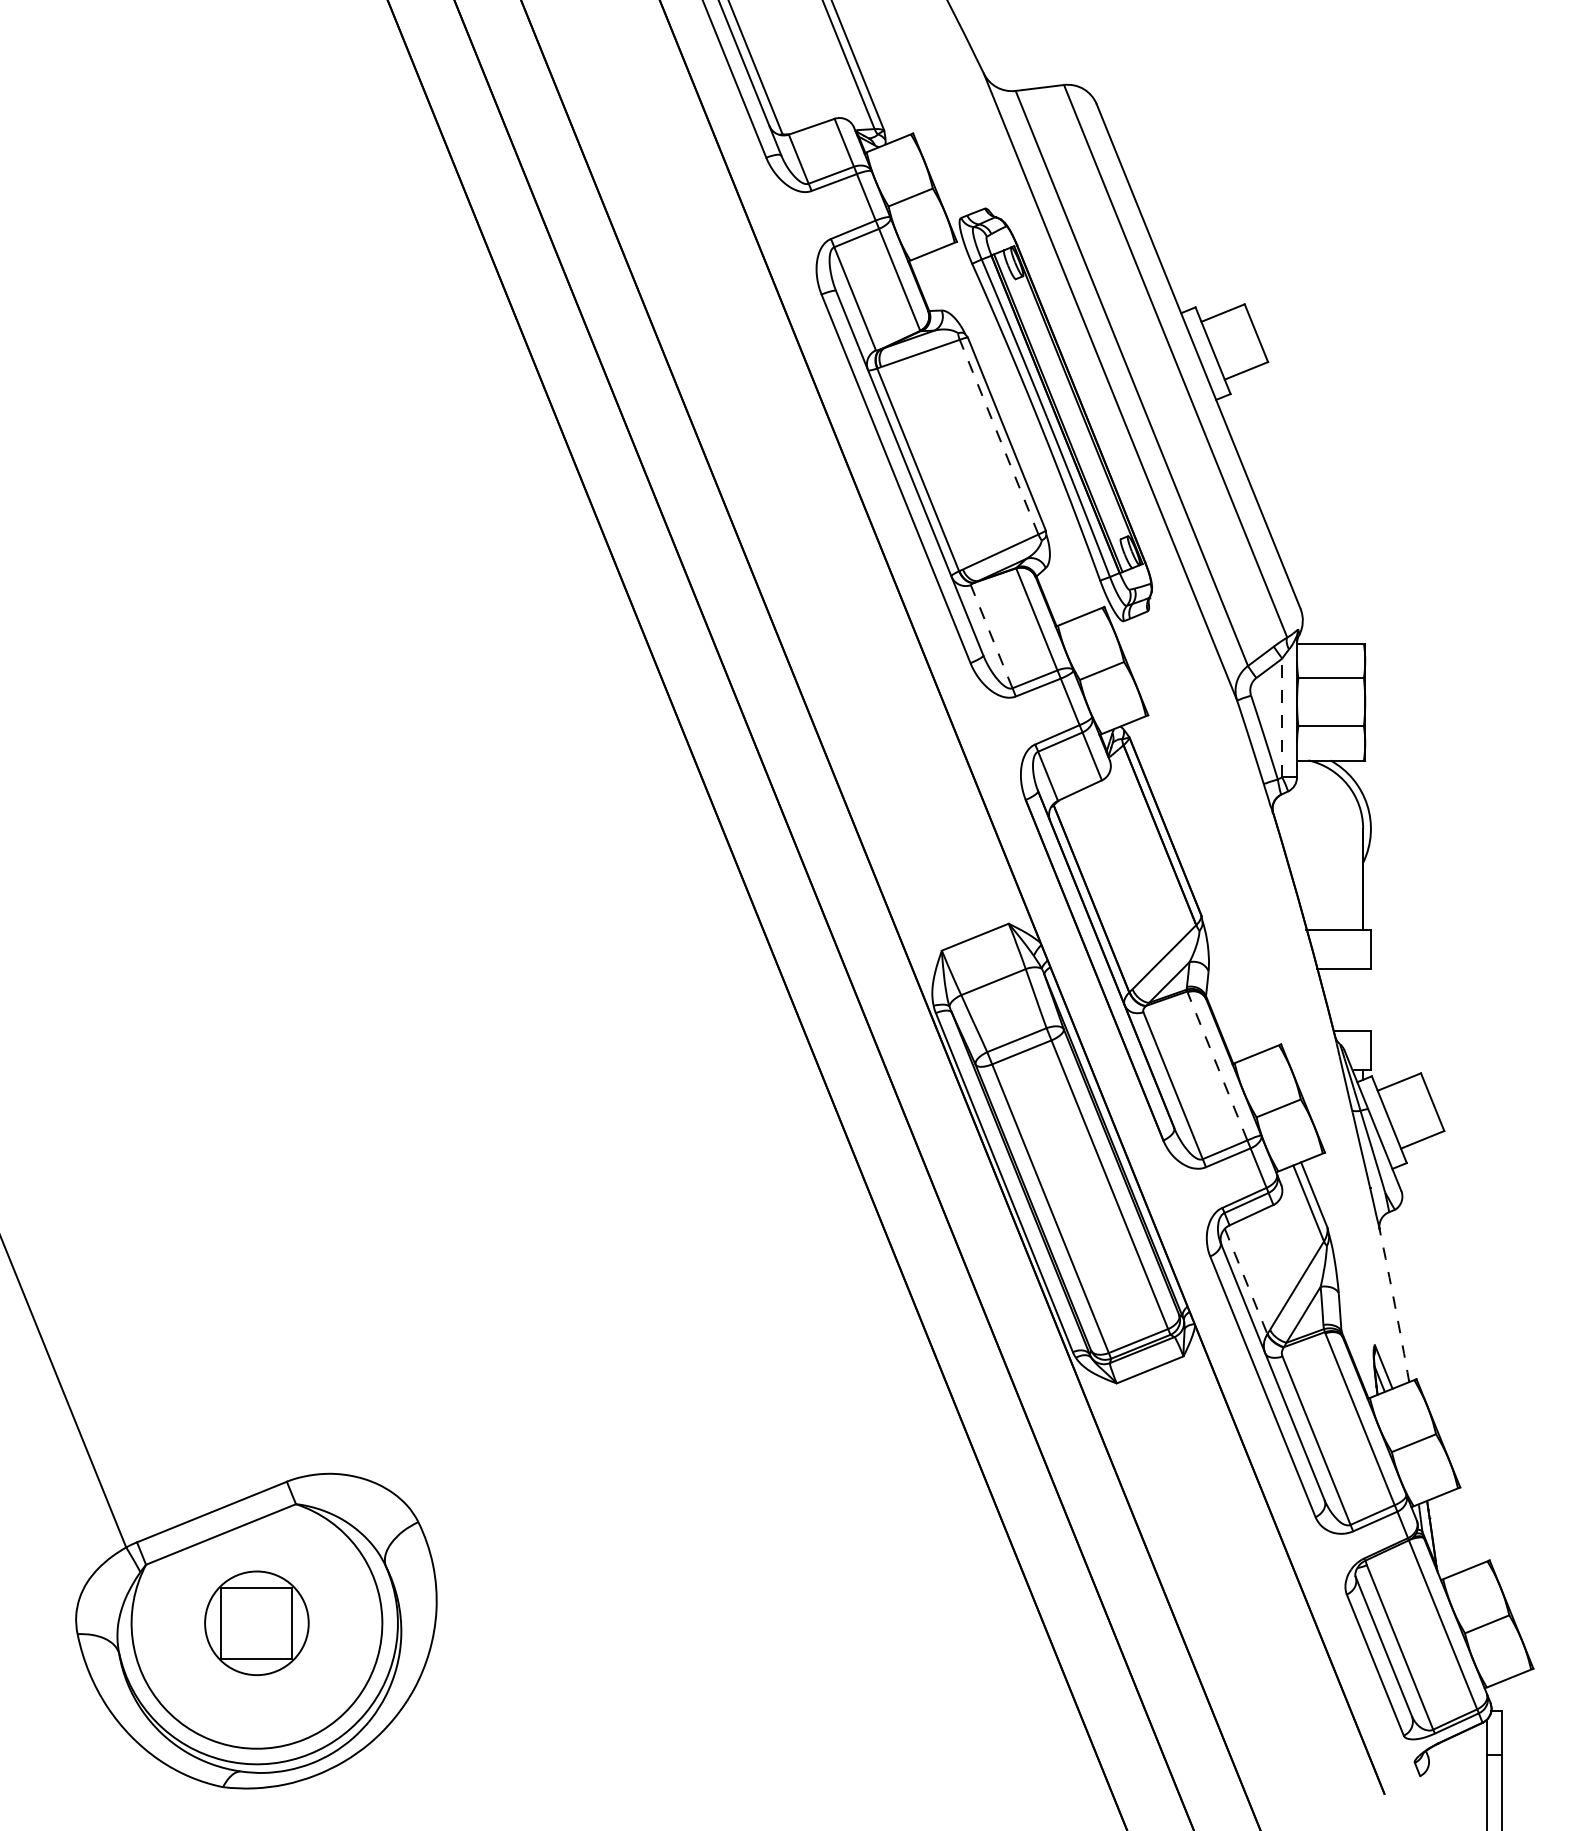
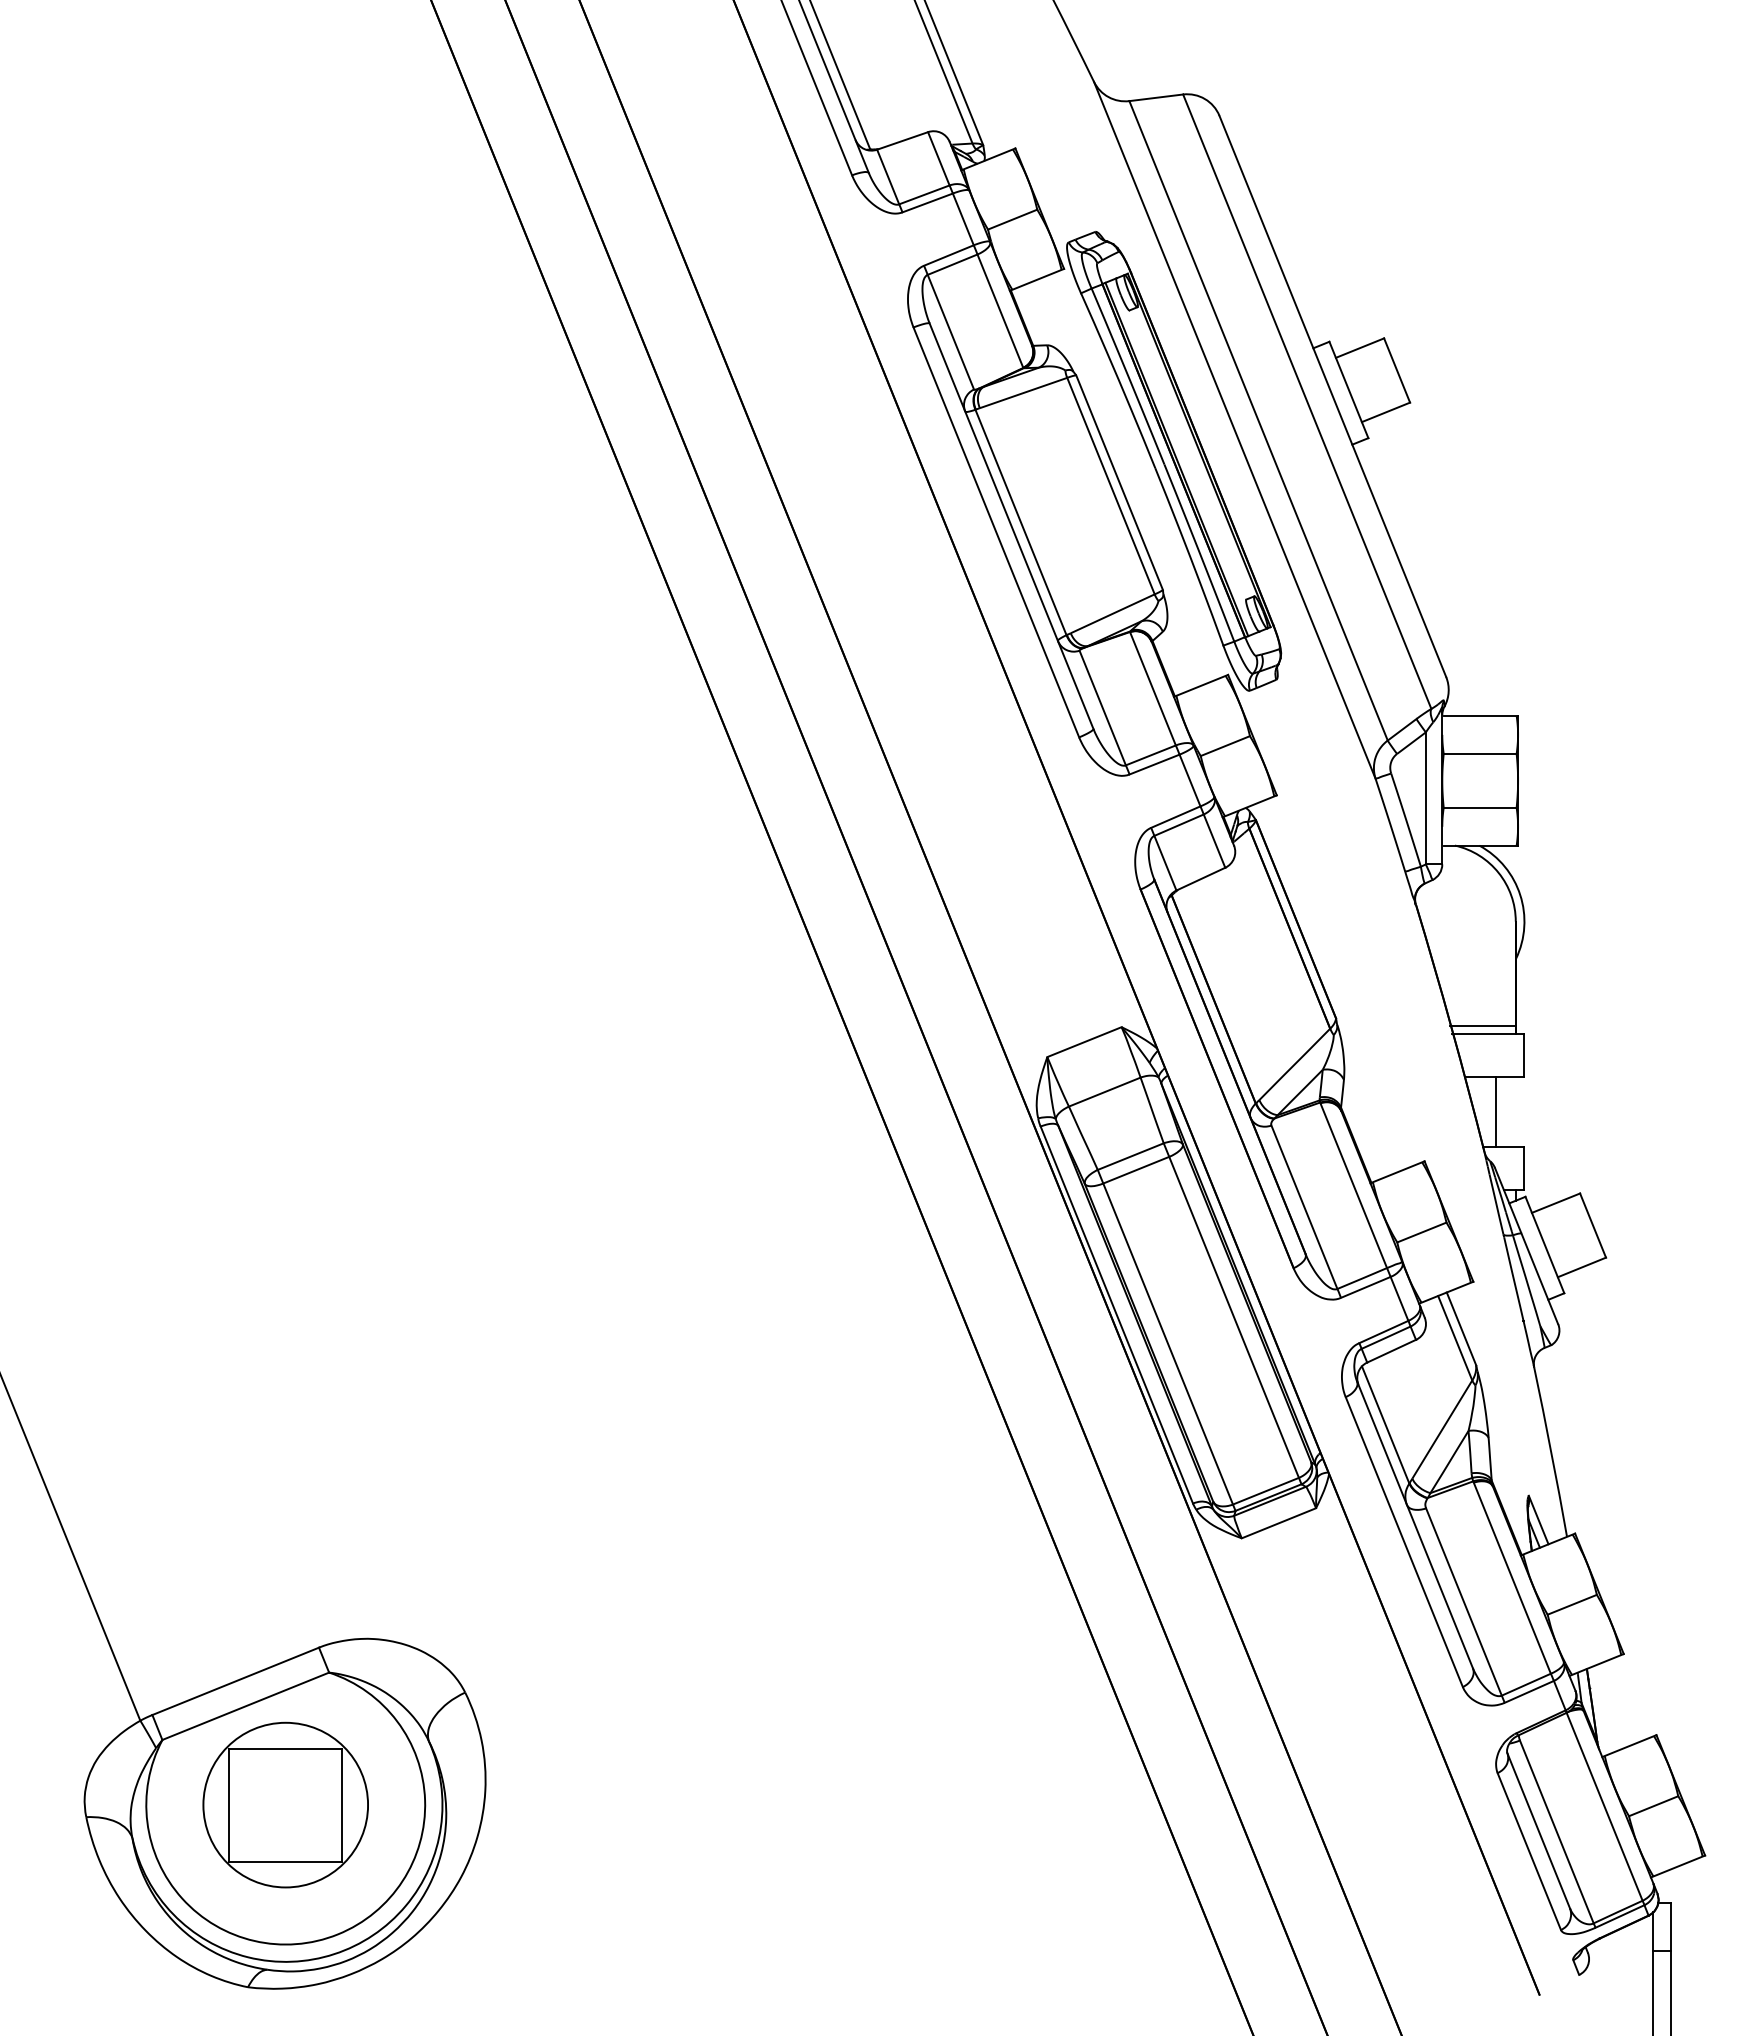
line: (998, 437) -> (1110, 486), dashed -> solid
line: (991, 637) -> (1102, 708), dashed -> solid
line: (1281, 717) -> (1425, 797), dashed -> solid
line: (1333, 922) -> (1482, 1025), added
line: (1344, 999) -> (1495, 1111), added
line: (1217, 1066) -> (1353, 1185), dashed -> solid
line: (1245, 1281) -> (1385, 1425), dashed -> solid
arc: (1395, 1306) -> (1551, 1452), dashed -> solid
part: (256, 1622) -> (285, 1804), size x1.43

